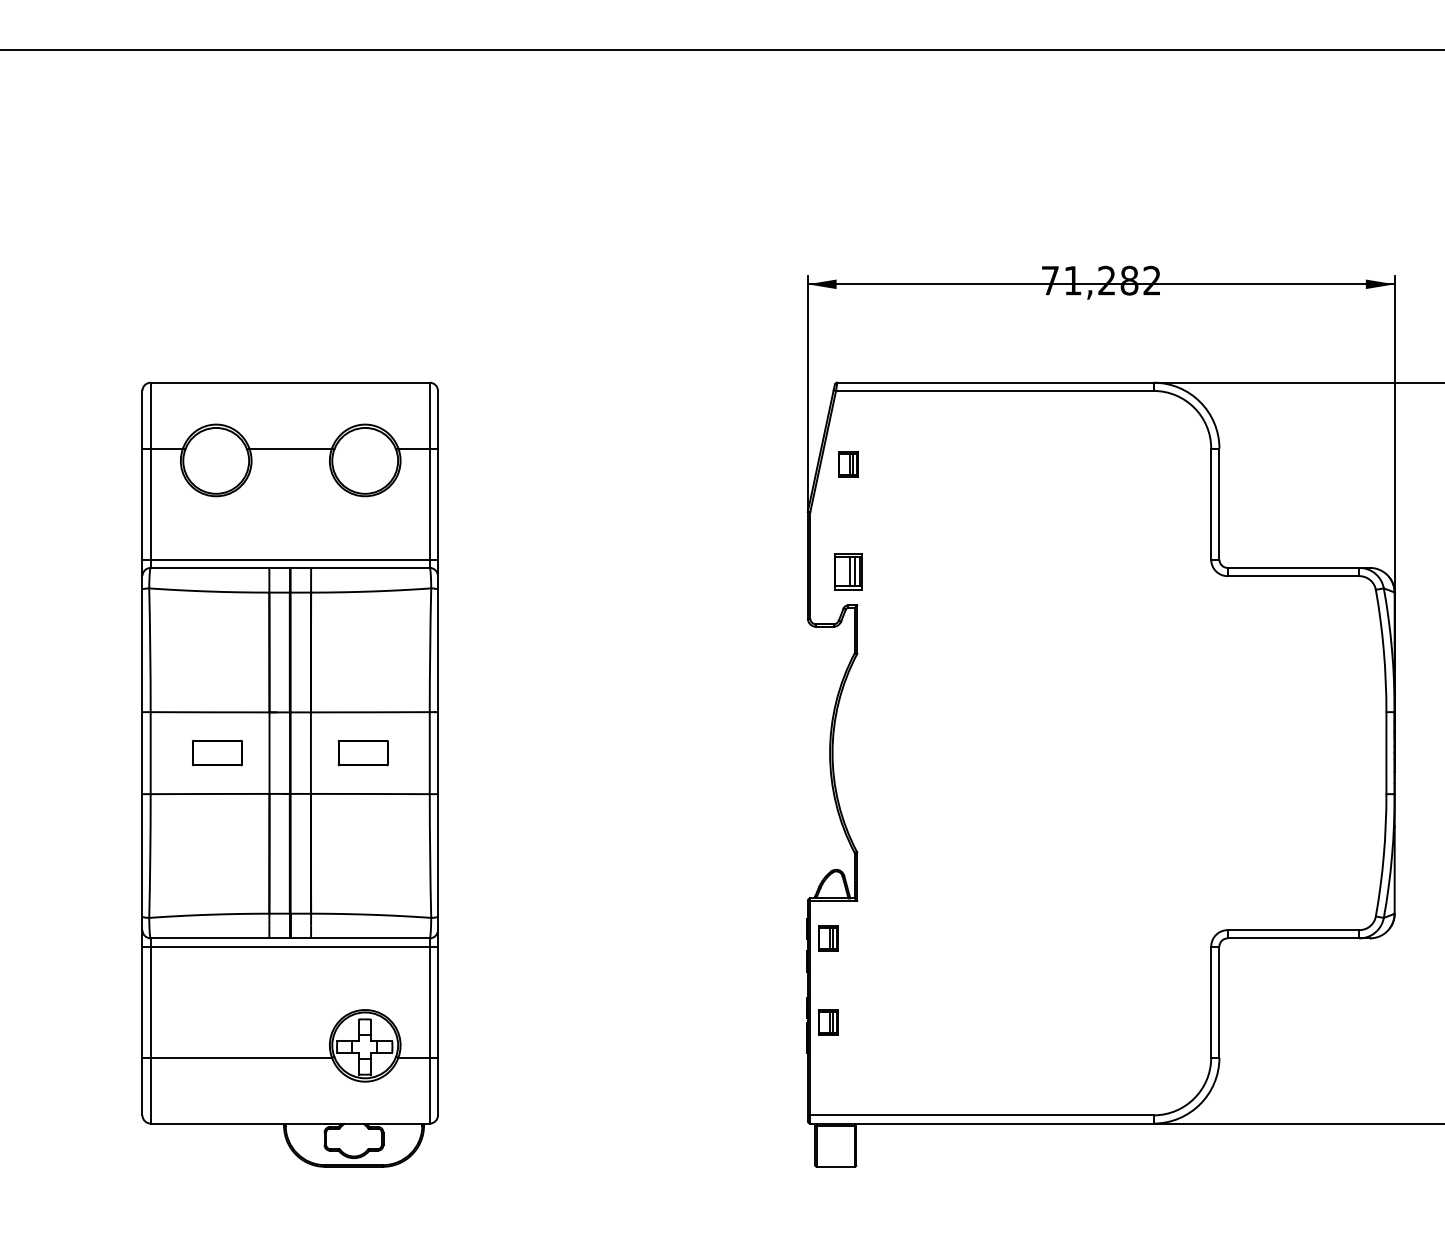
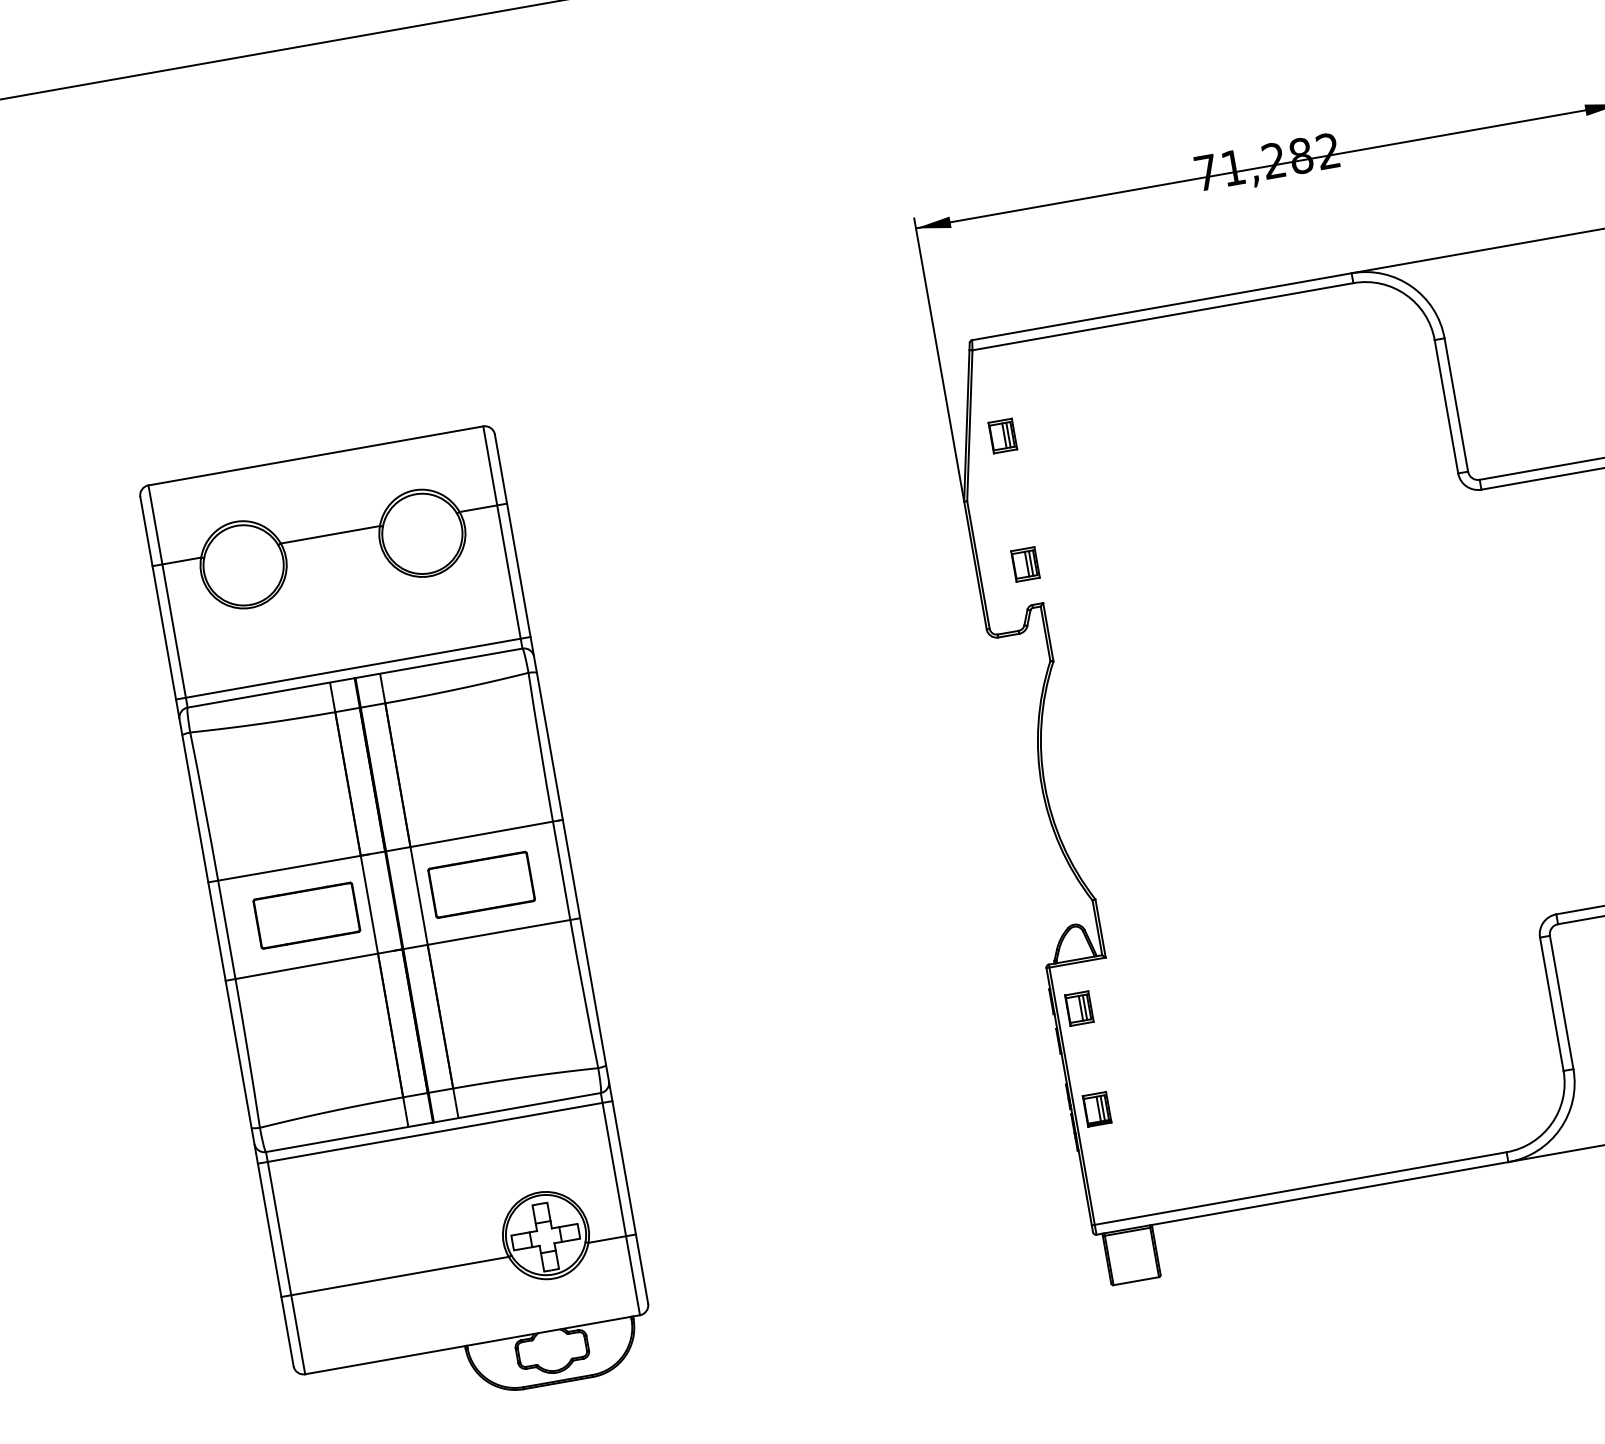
part: (848, 571) -> (1025, 564), size x0.71
part: (217, 752) -> (306, 914), size x1.67
part: (363, 752) -> (482, 884), size x1.67

